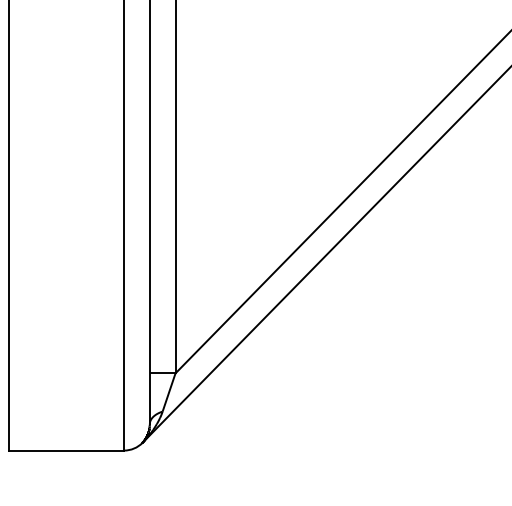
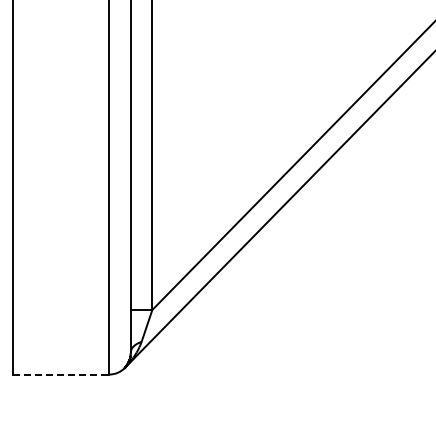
line: (66, 450) -> (61, 374), solid -> dashed

